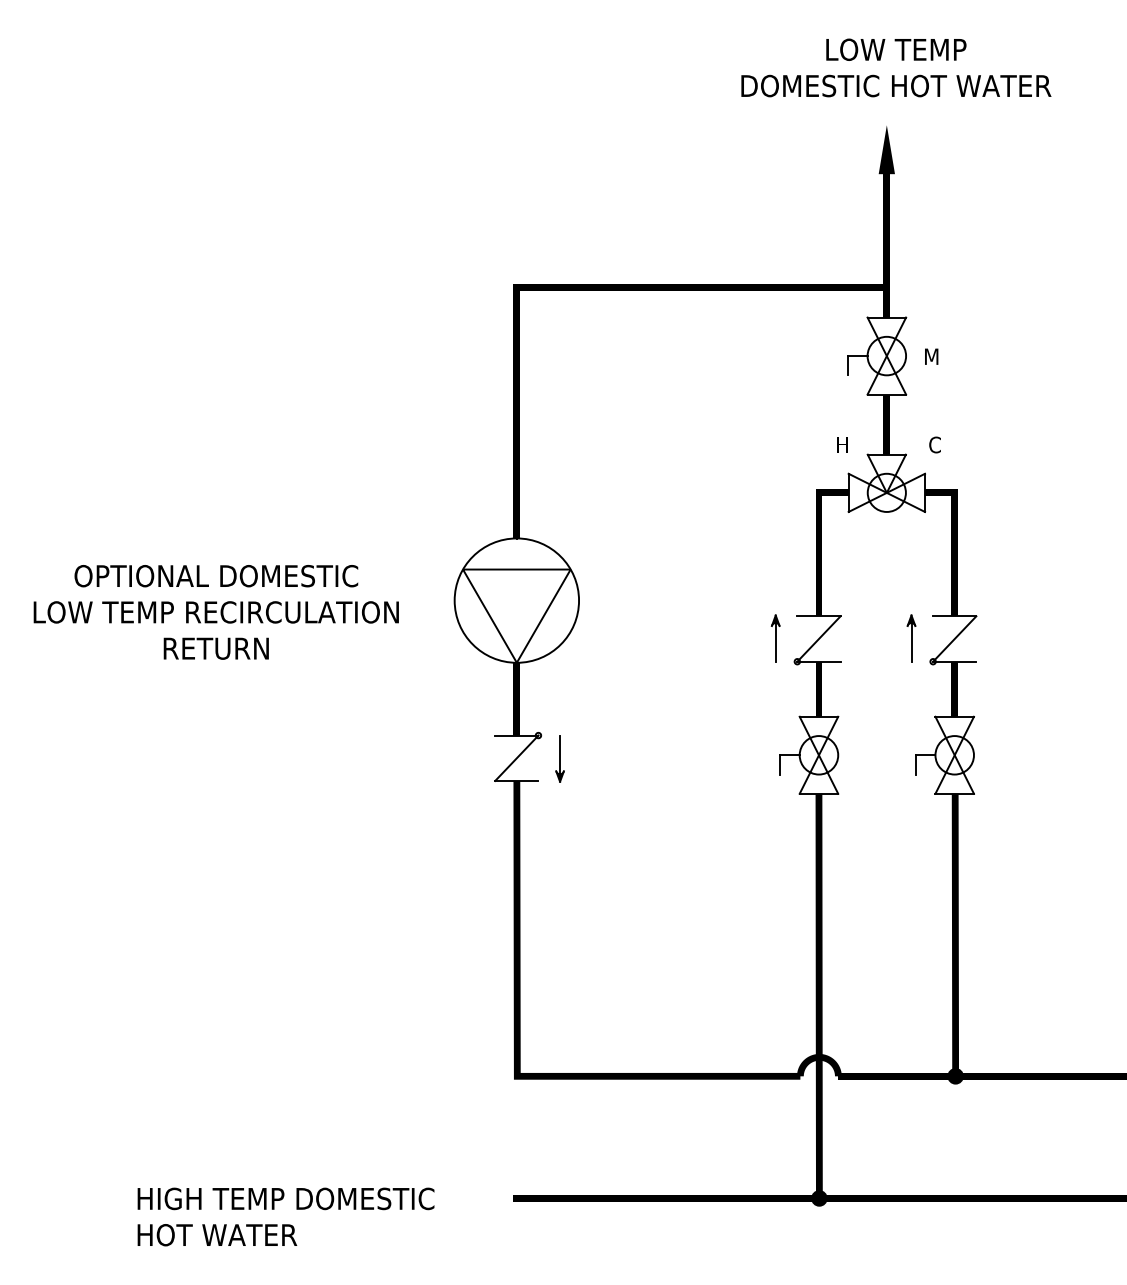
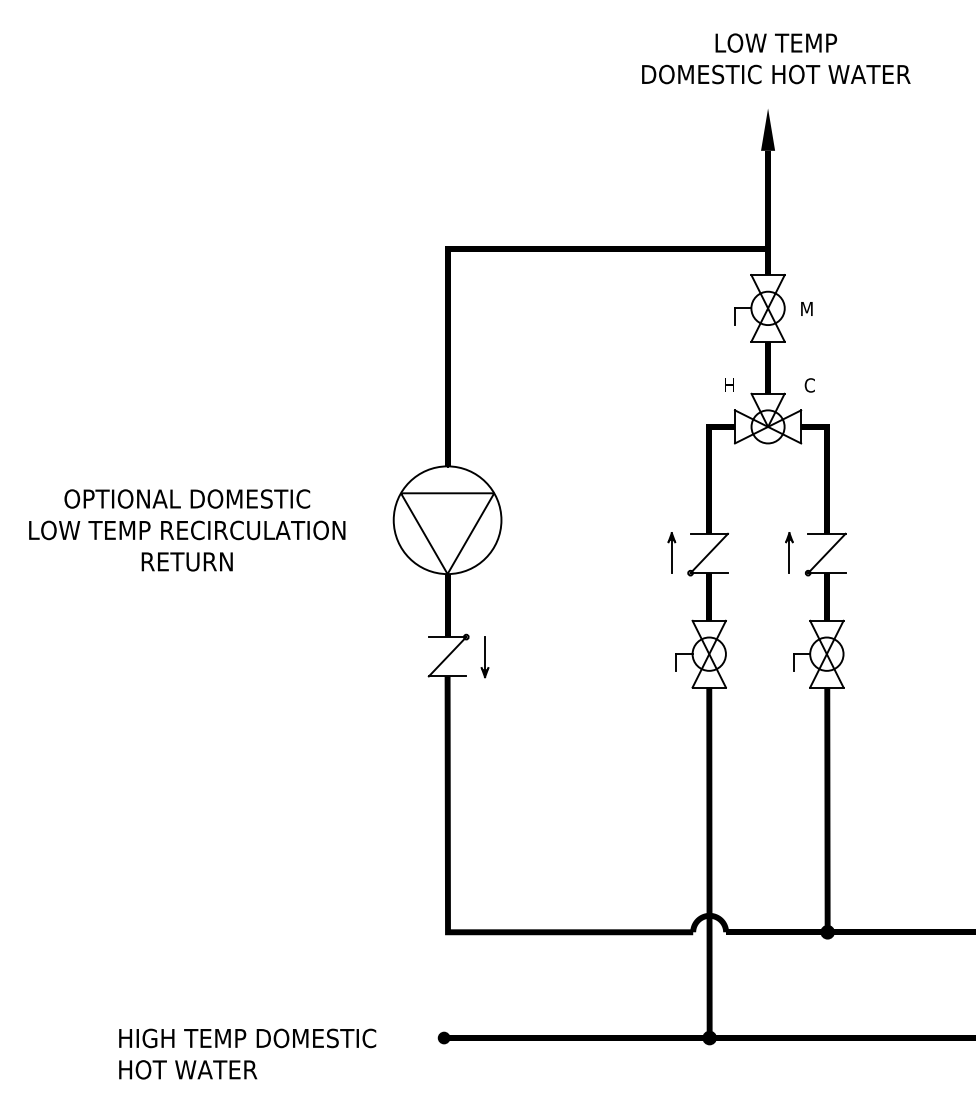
fill: (512, 1197) -> (443, 1037), added

